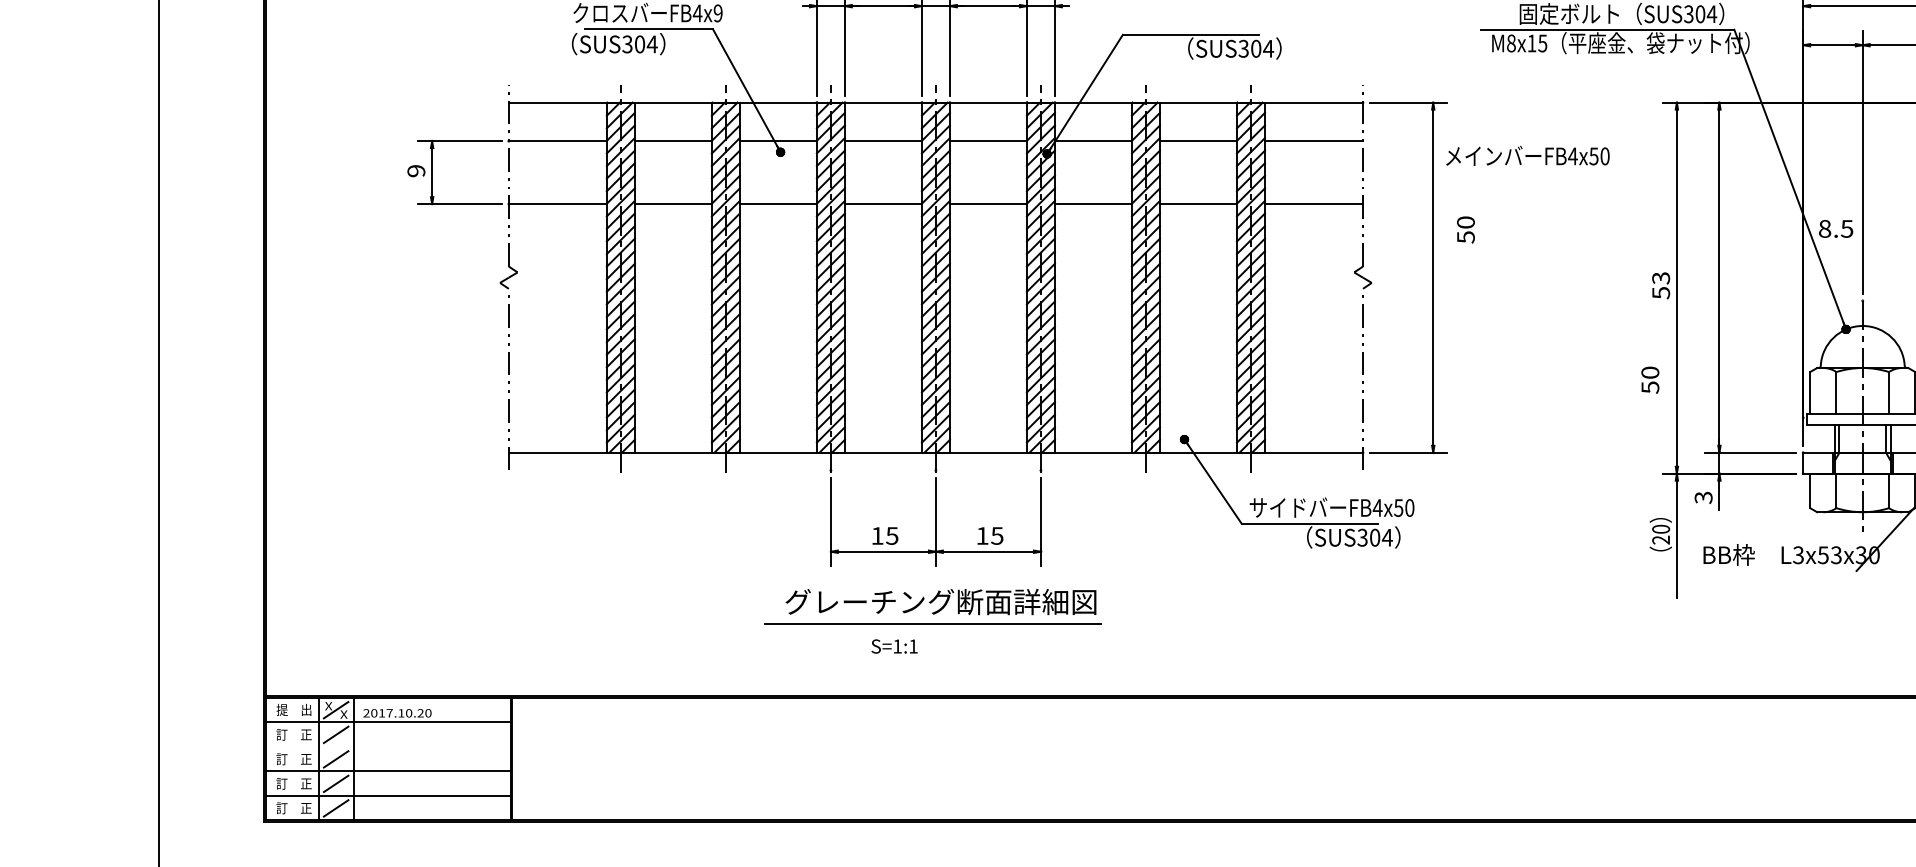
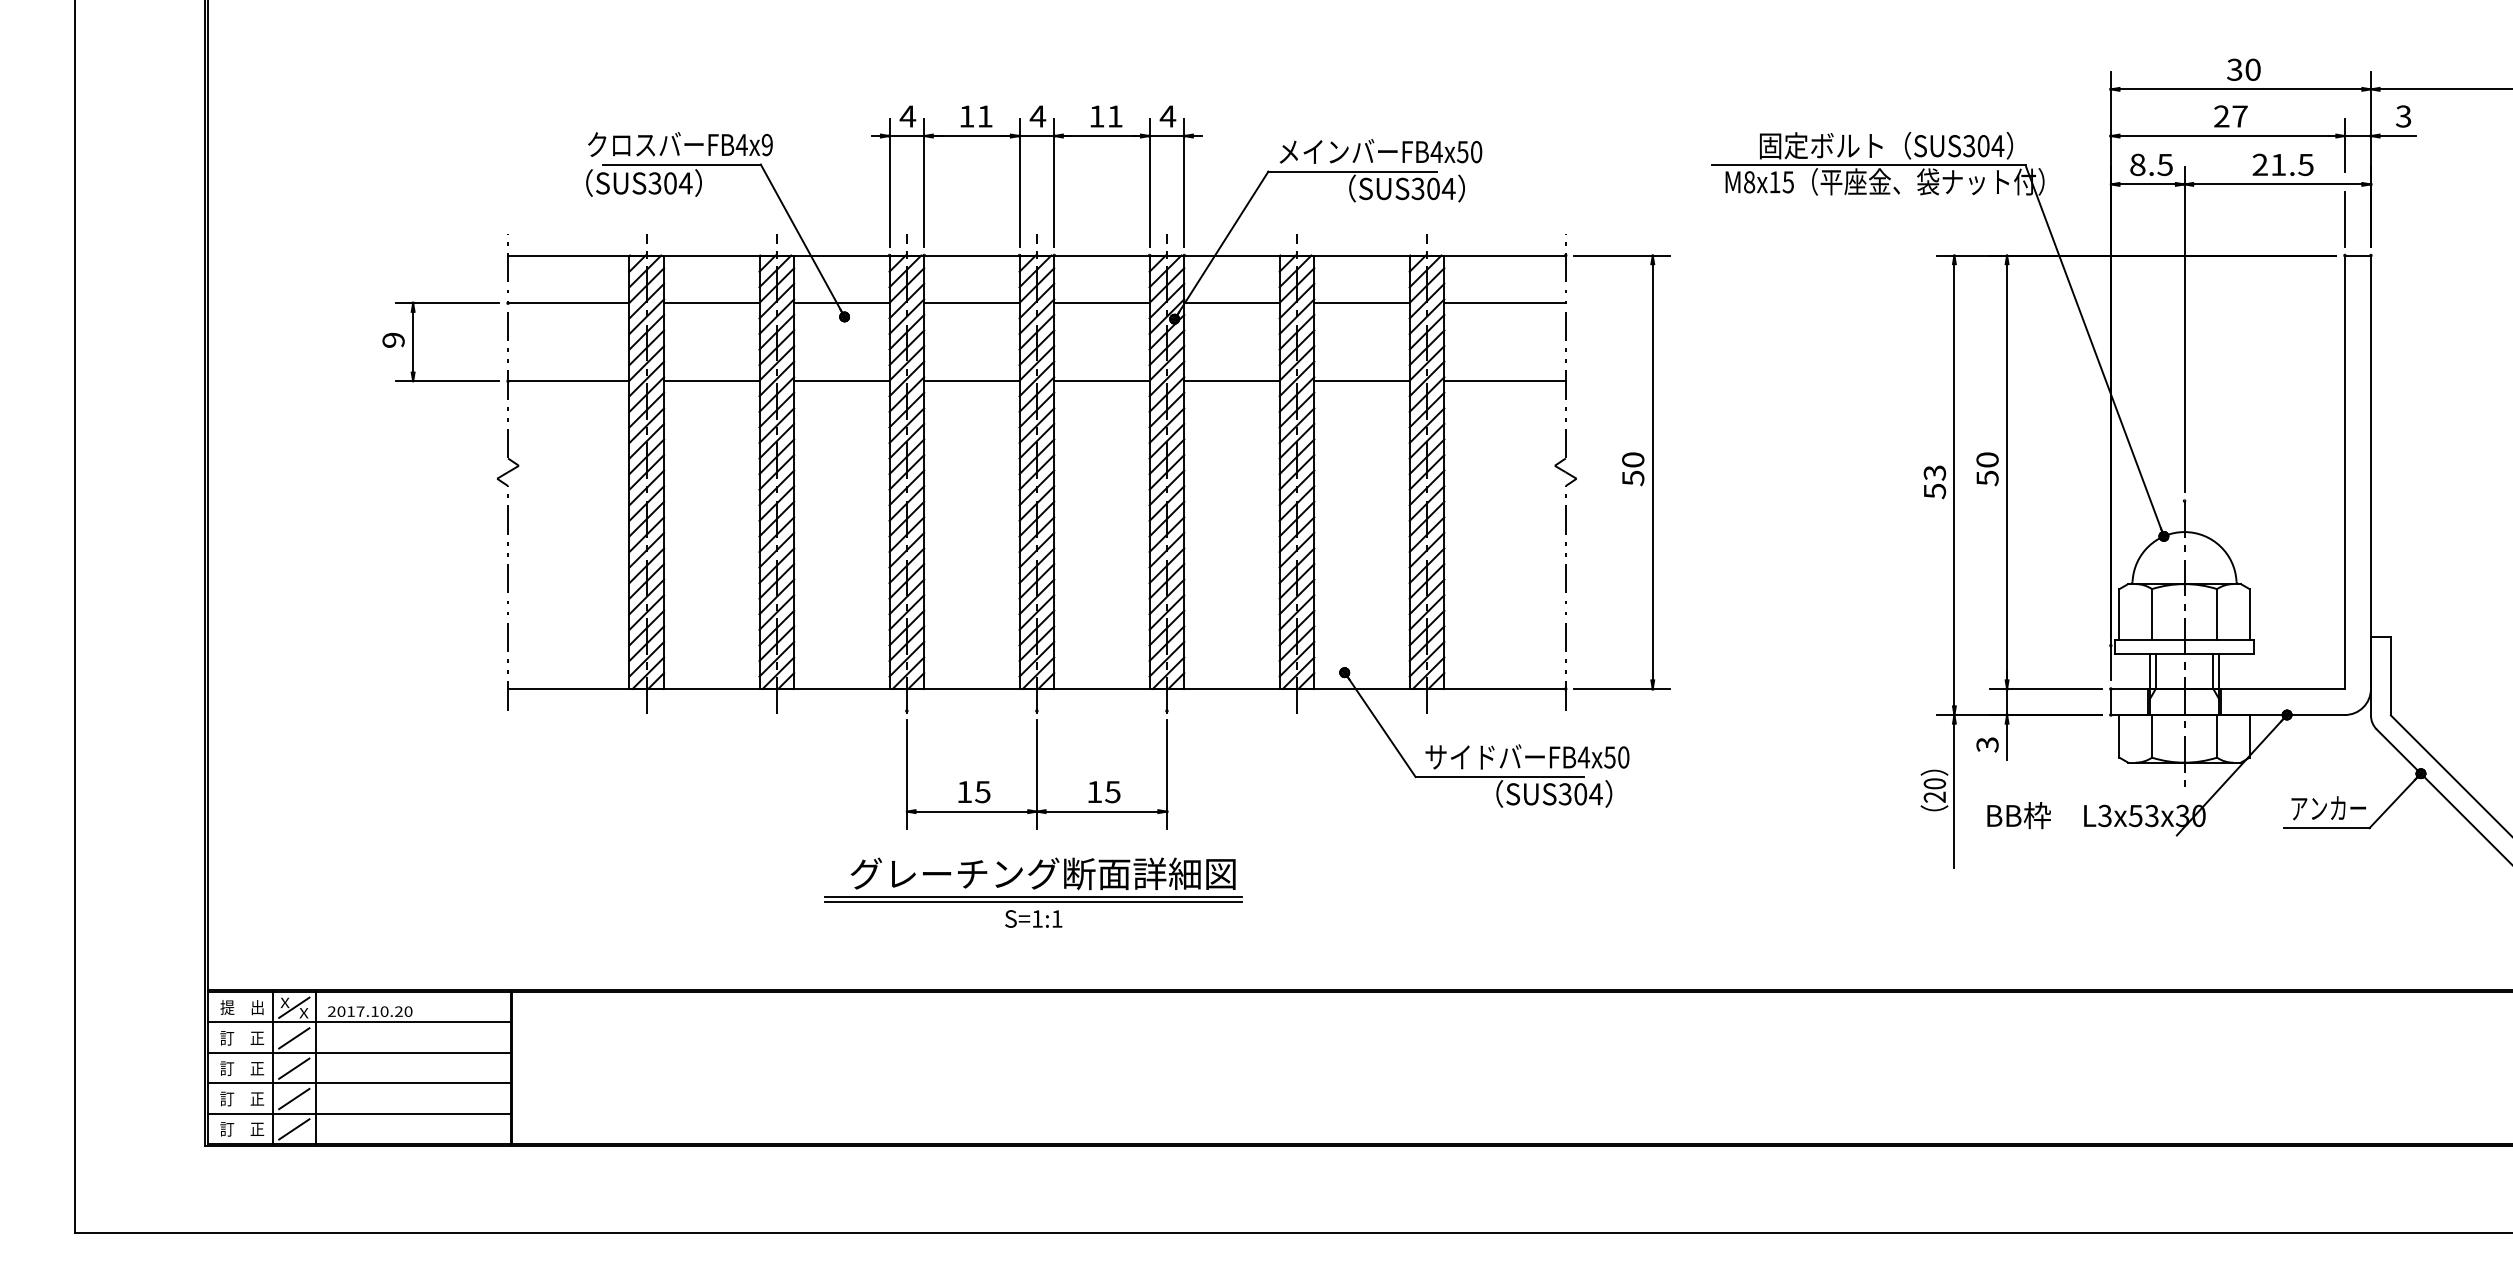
text: (1527, 155) -> (1380, 151), moved
text: (1836, 228) -> (2151, 164), moved
text: (1466, 230) -> (1633, 469), moved
text: (1650, 380) -> (1987, 469), moved
line: (933, 621) -> (1033, 897), added
text: (894, 646) -> (1033, 918), moved
line: (388, 746) -> (359, 1052), added

